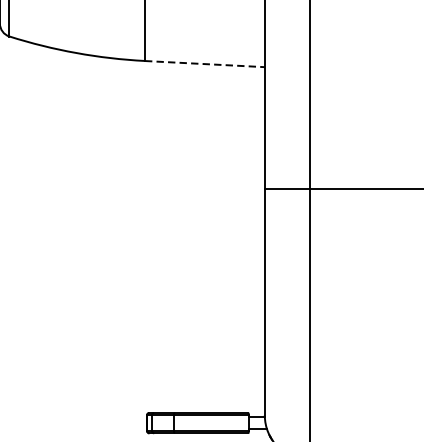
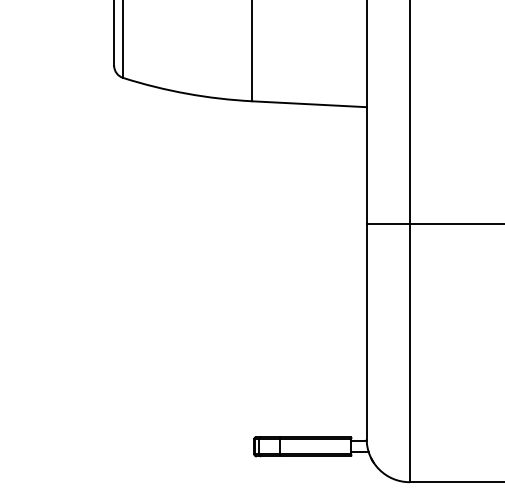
line: (205, 64) -> (310, 104), dashed -> solid

